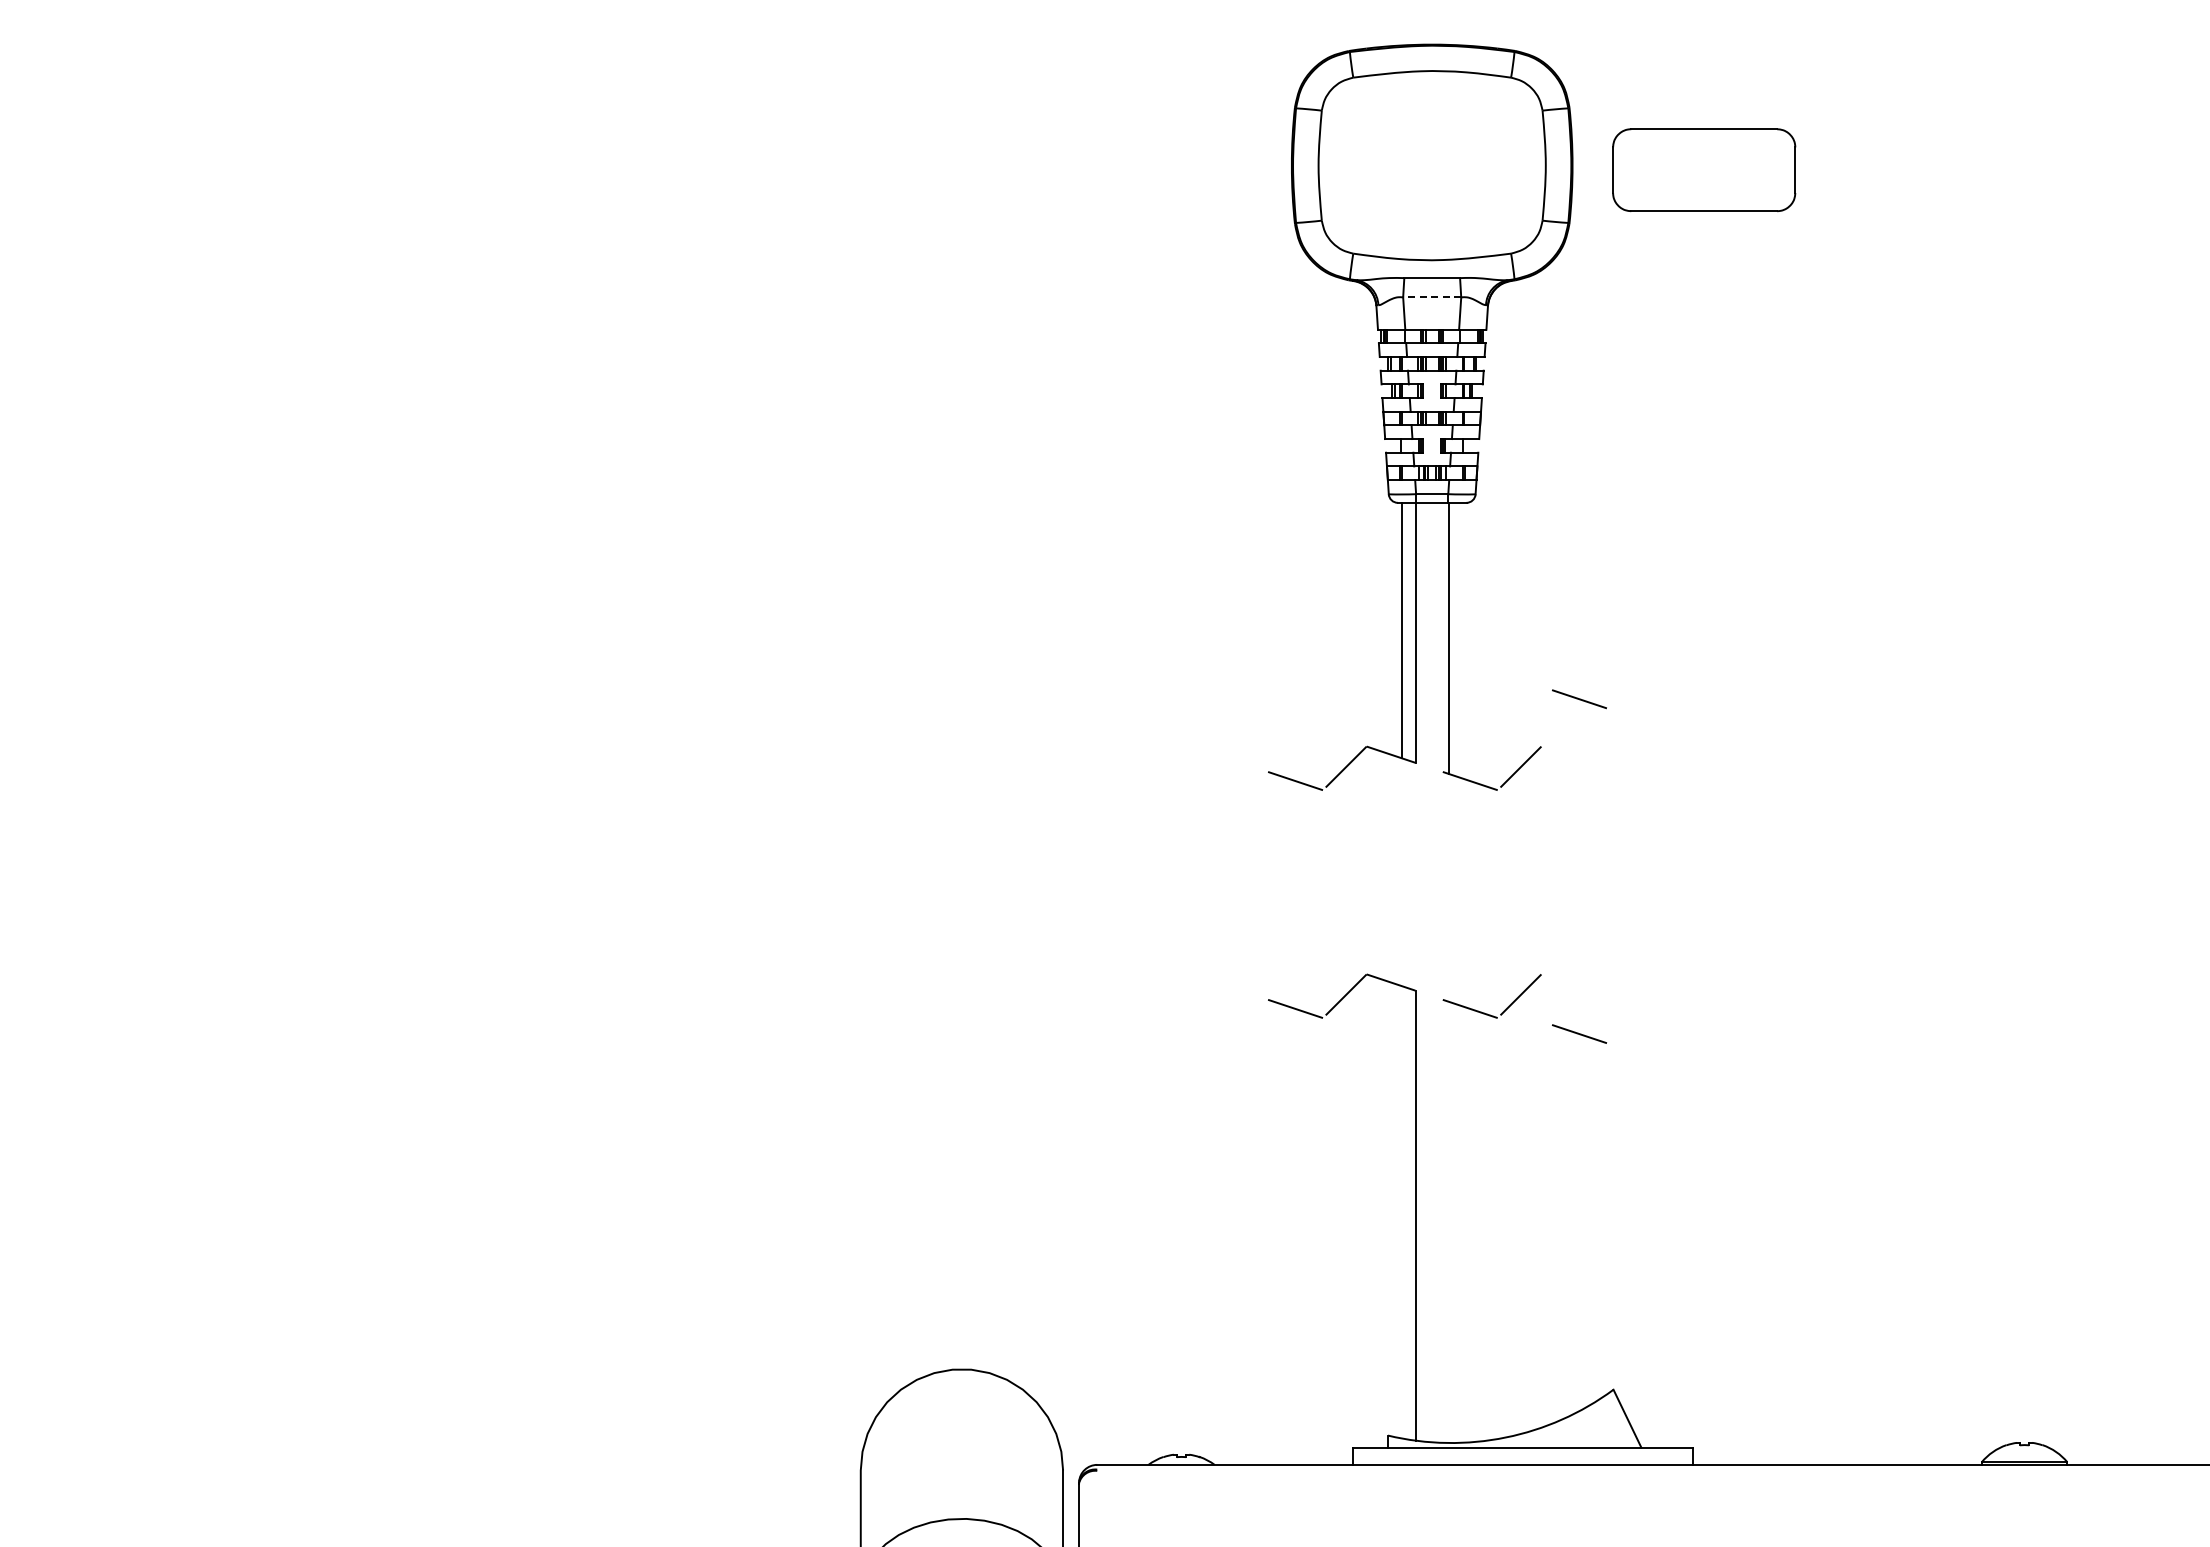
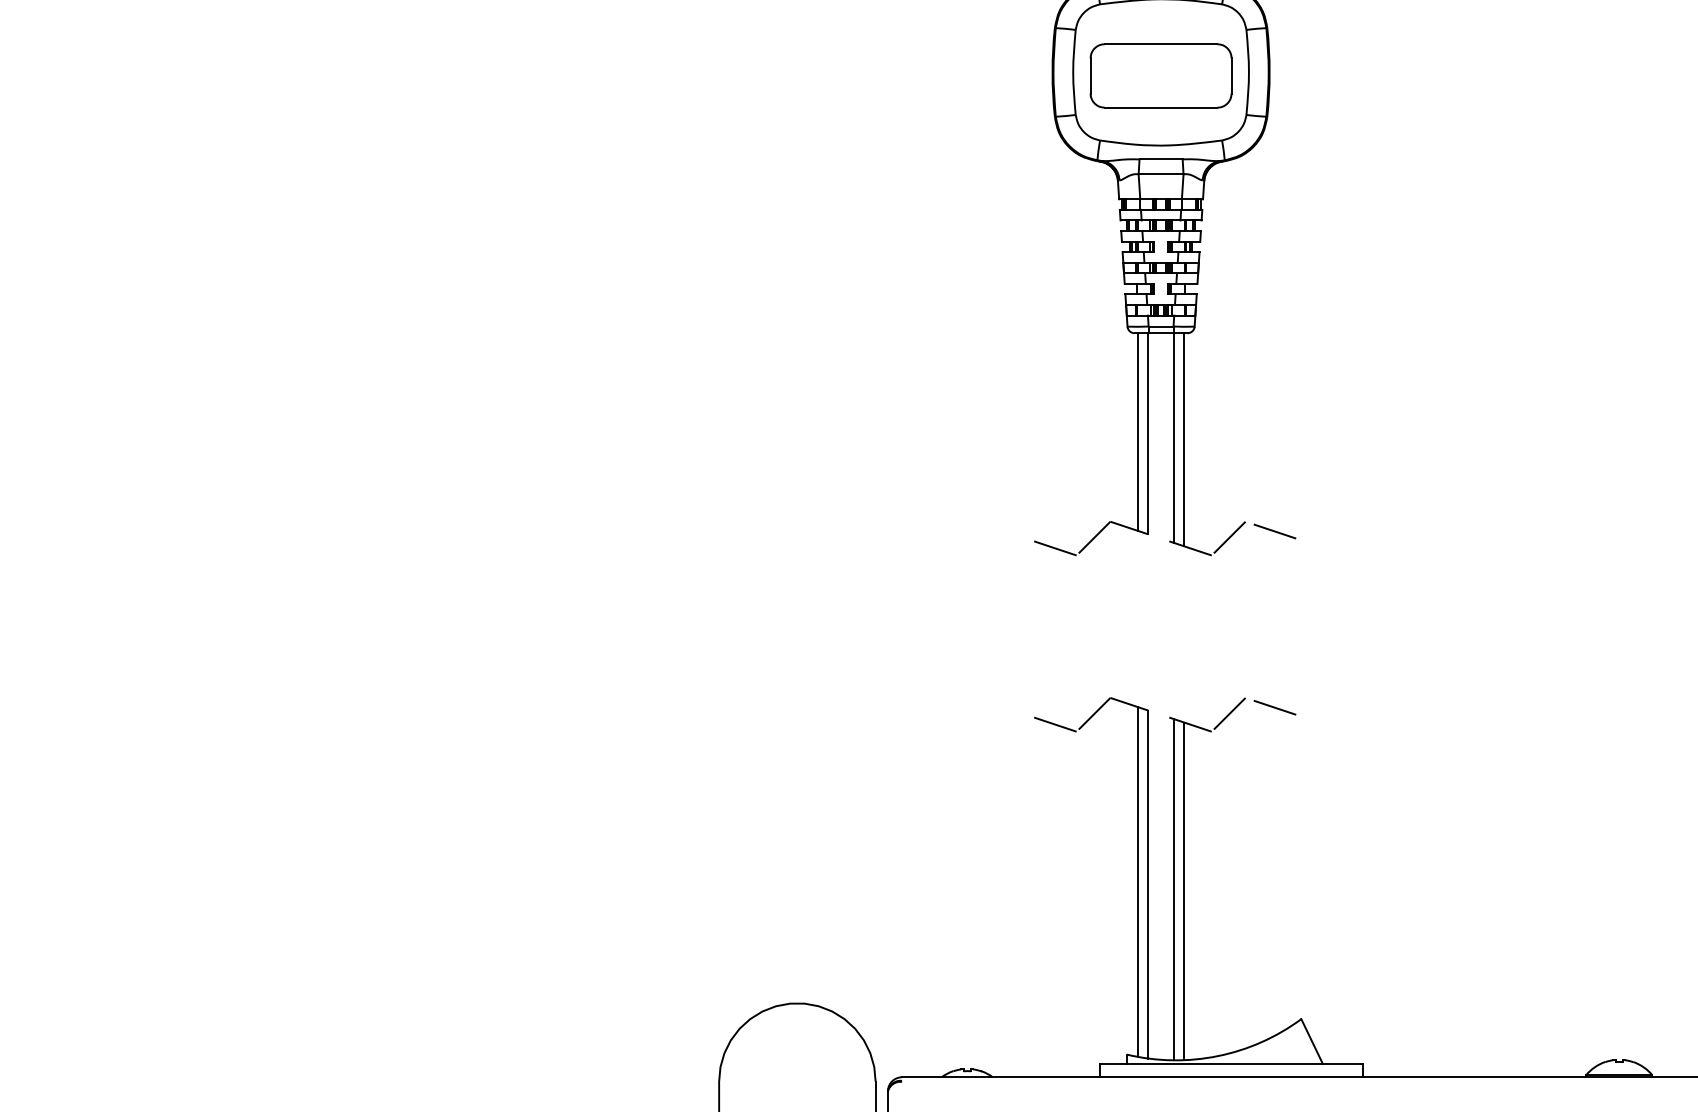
part: (1704, 170) -> (1161, 76), moved
line: (1431, 297) -> (1160, 174), dashed -> solid
line: (1462, 640) -> (1184, 439), added
line: (1579, 699) -> (1275, 531), moved
line: (1579, 1033) -> (1275, 707), moved
line: (1402, 1212) -> (1138, 882), added
line: (1448, 1222) -> (1173, 889), added
line: (1462, 1224) -> (1184, 891), added

